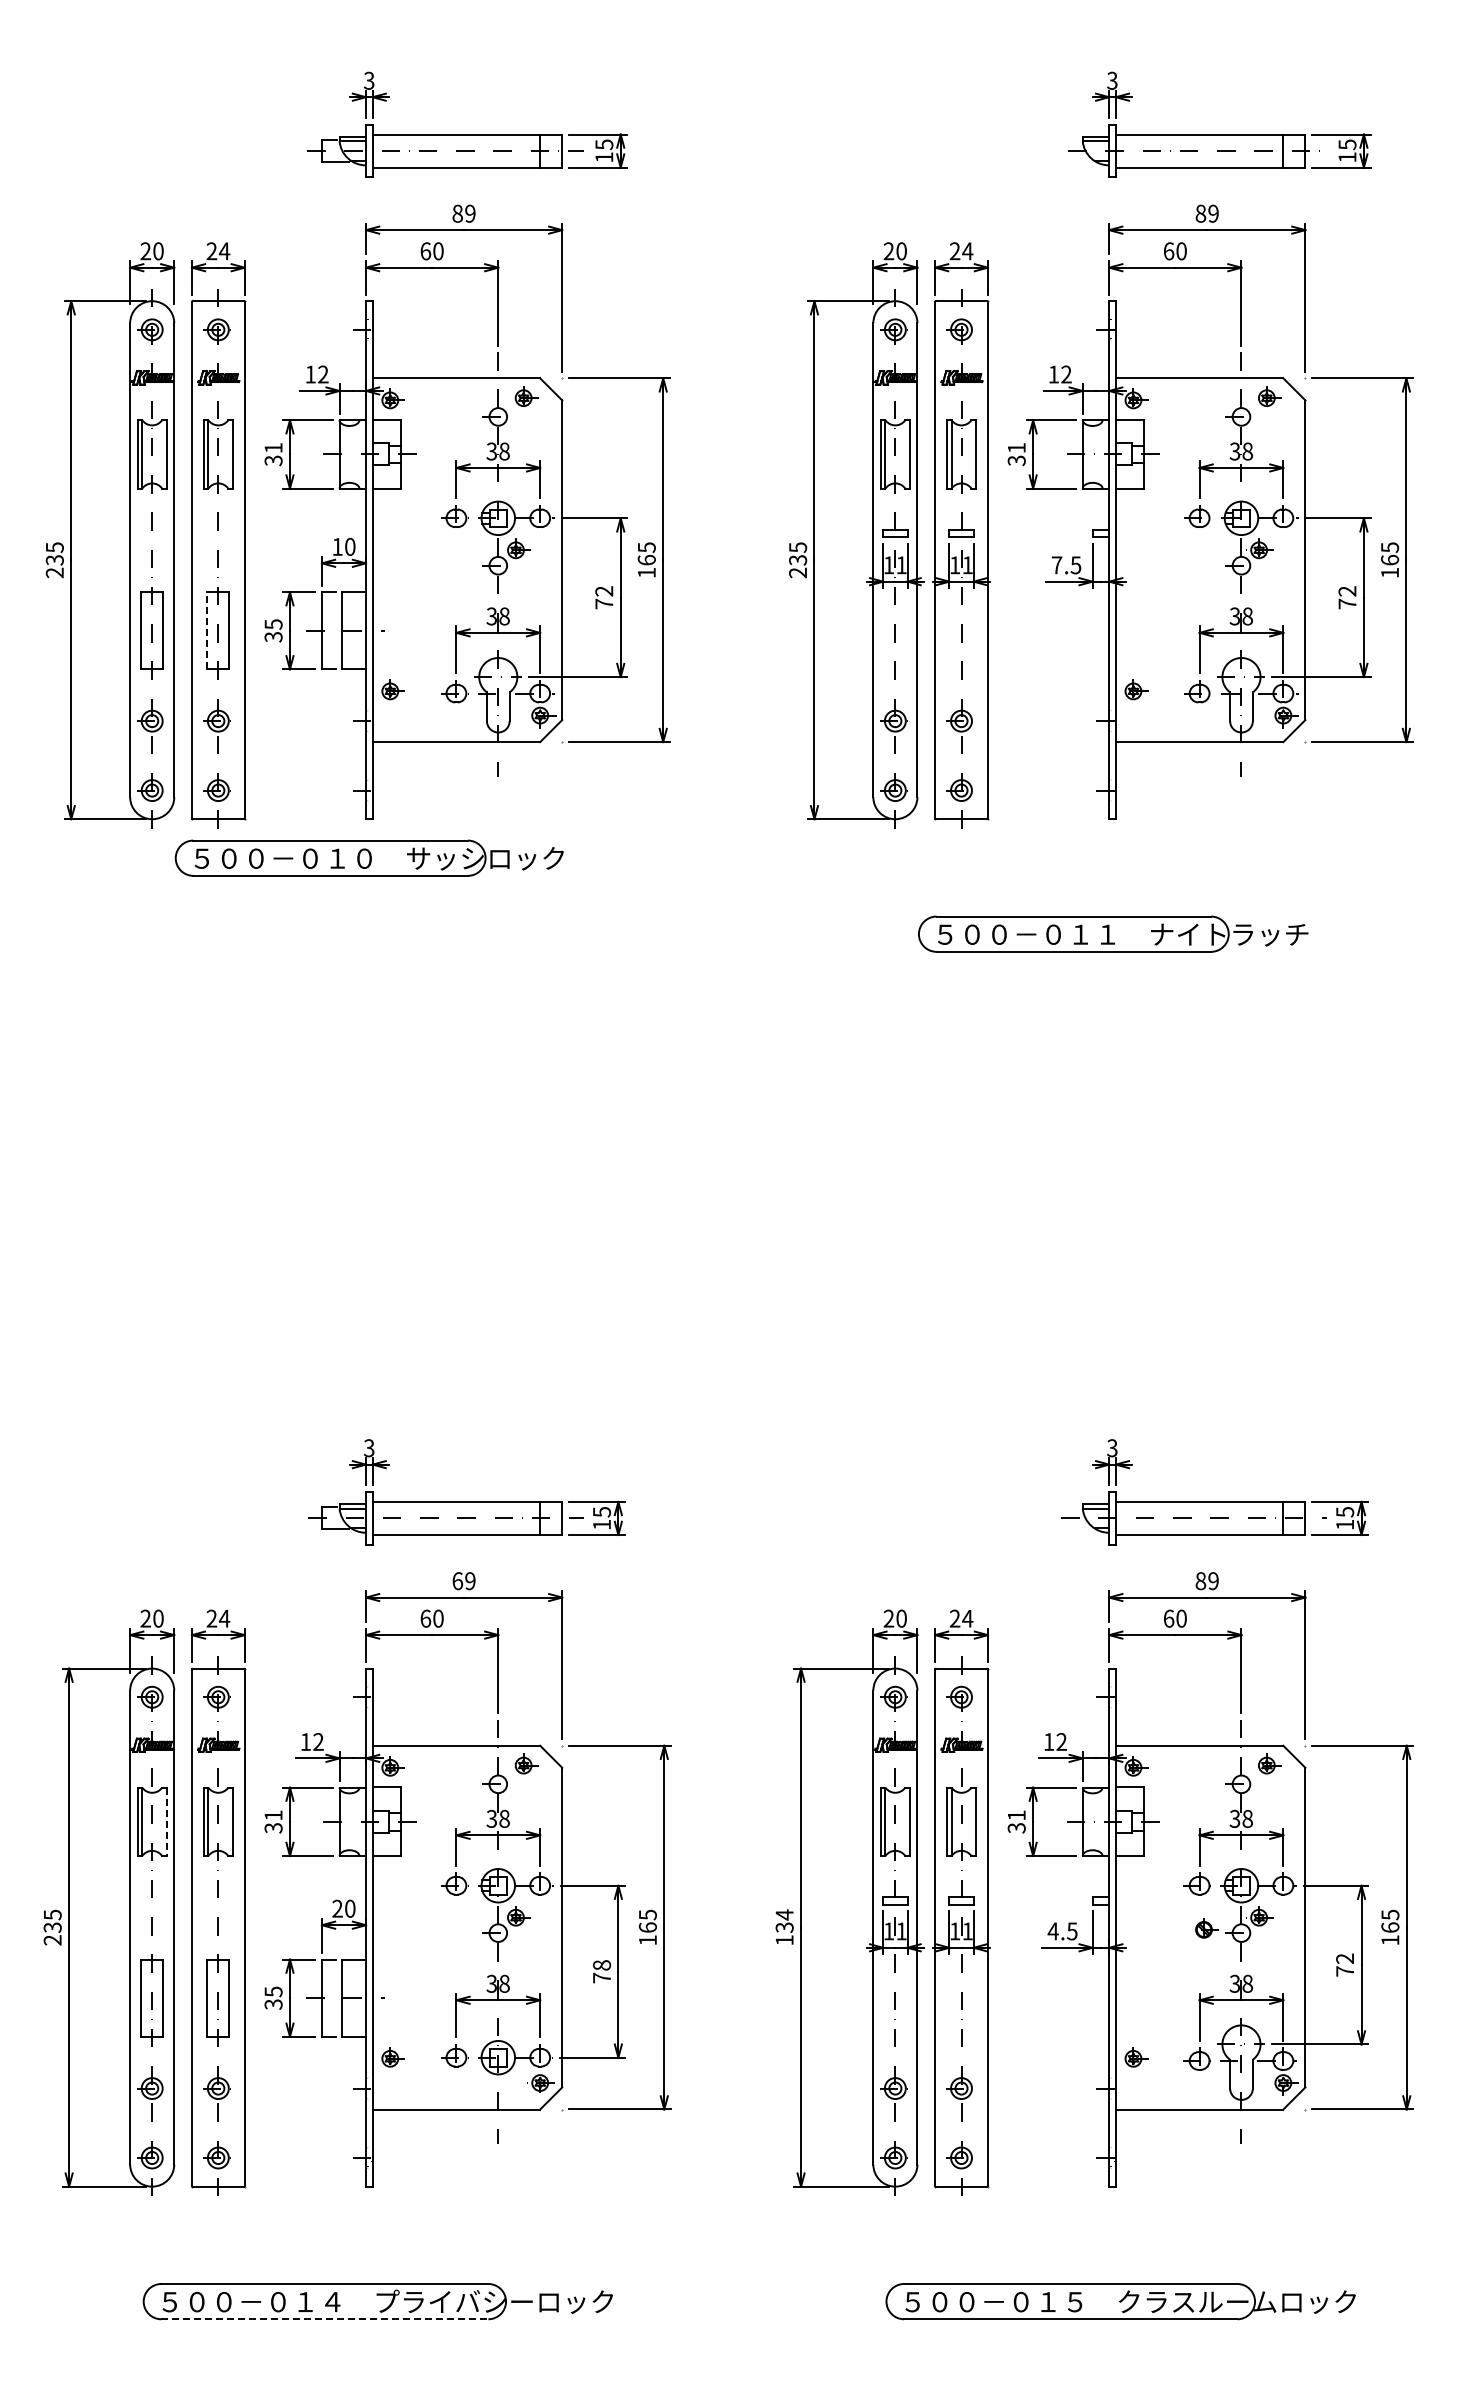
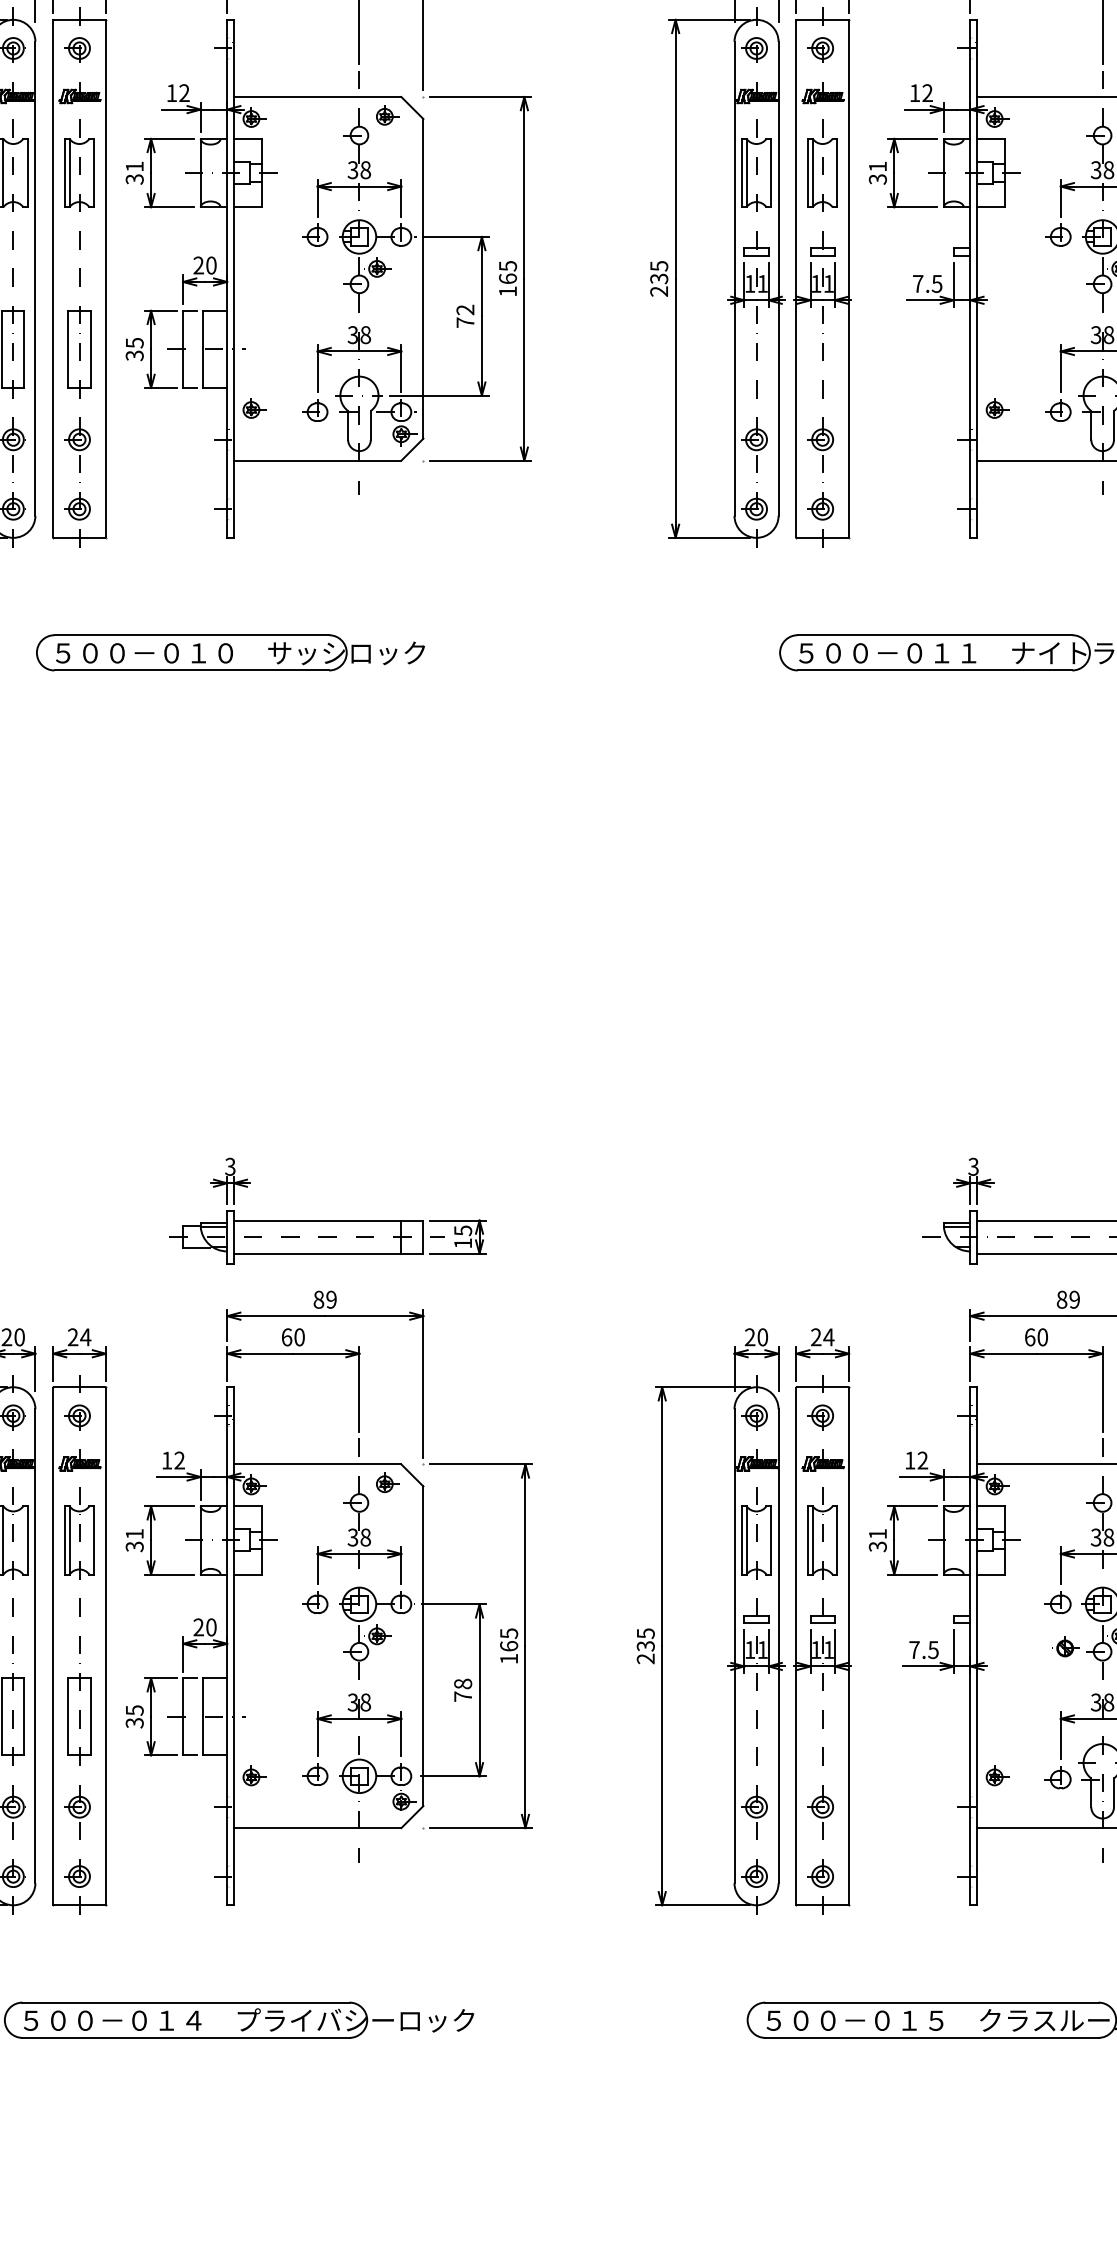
text: (337, 546) -> (198, 265), 10 -> 20
line: (207, 630) -> (68, 349), dashed -> solid
part: (368, 857) -> (229, 652), moved
text: (457, 1581) -> (318, 1300), 69 -> 89
line: (166, 1822) -> (27, 1541), dashed -> solid
text: (784, 1927) -> (645, 1646), 134 -> 235
text: (1052, 1931) -> (913, 1650), 4.5 -> 7.5
line: (324, 2319) -> (185, 2038), dashed -> solid

